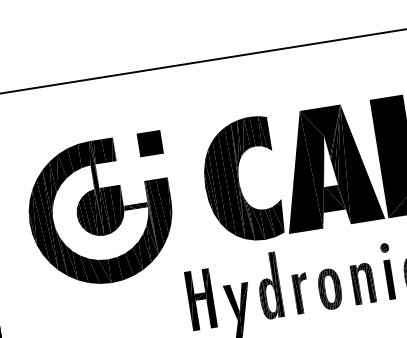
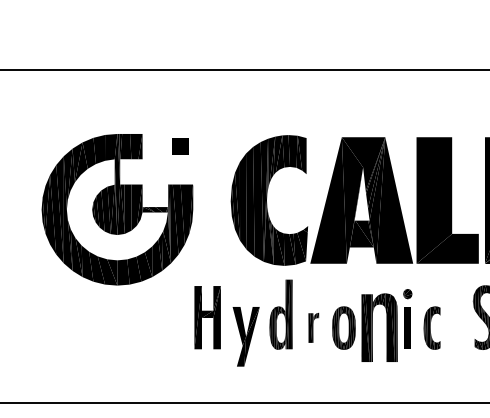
part: (150, 143) -> (180, 146), size x0.7
part: (363, 283) -> (379, 327), size x1.6
part: (301, 293) -> (313, 327), size x0.7

